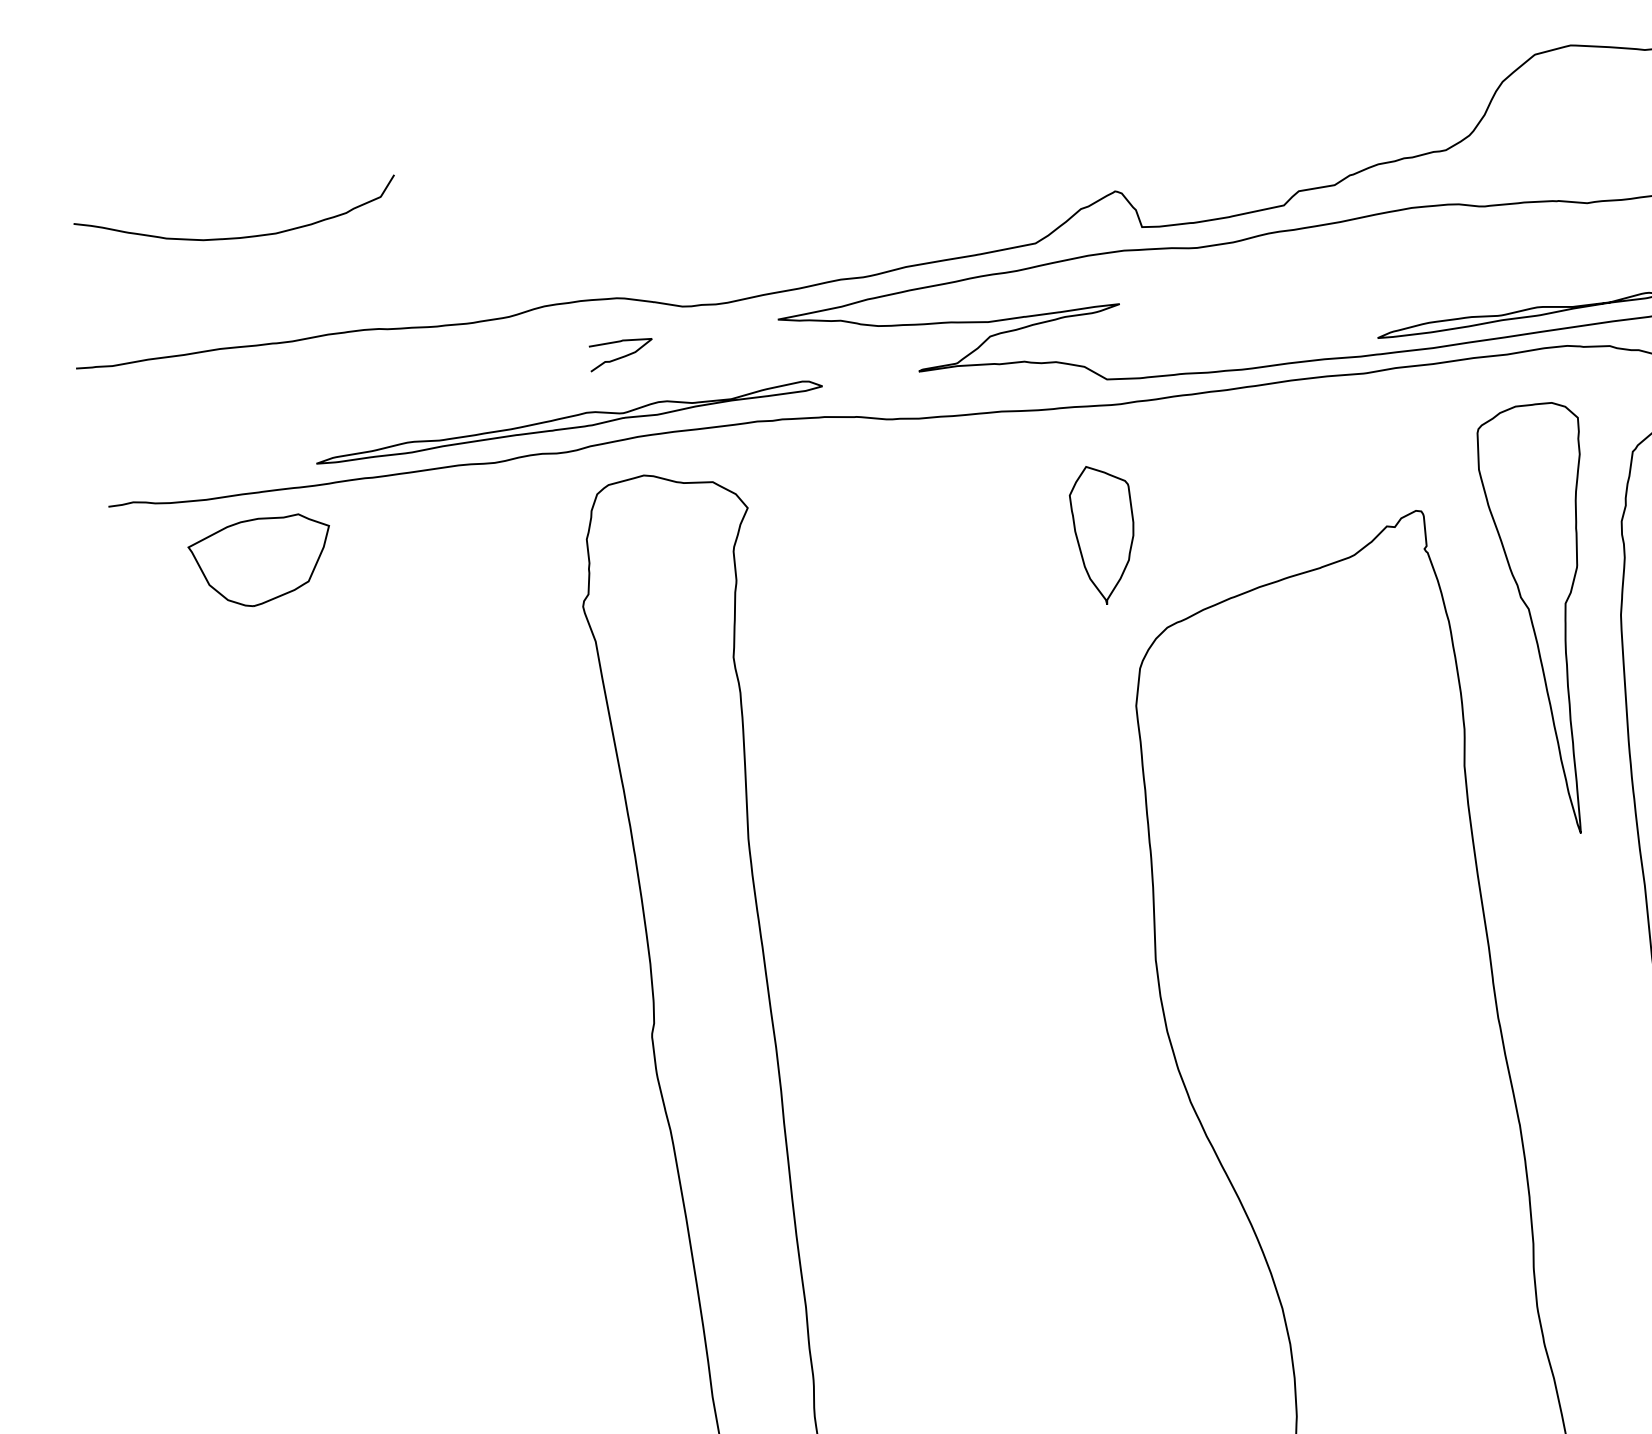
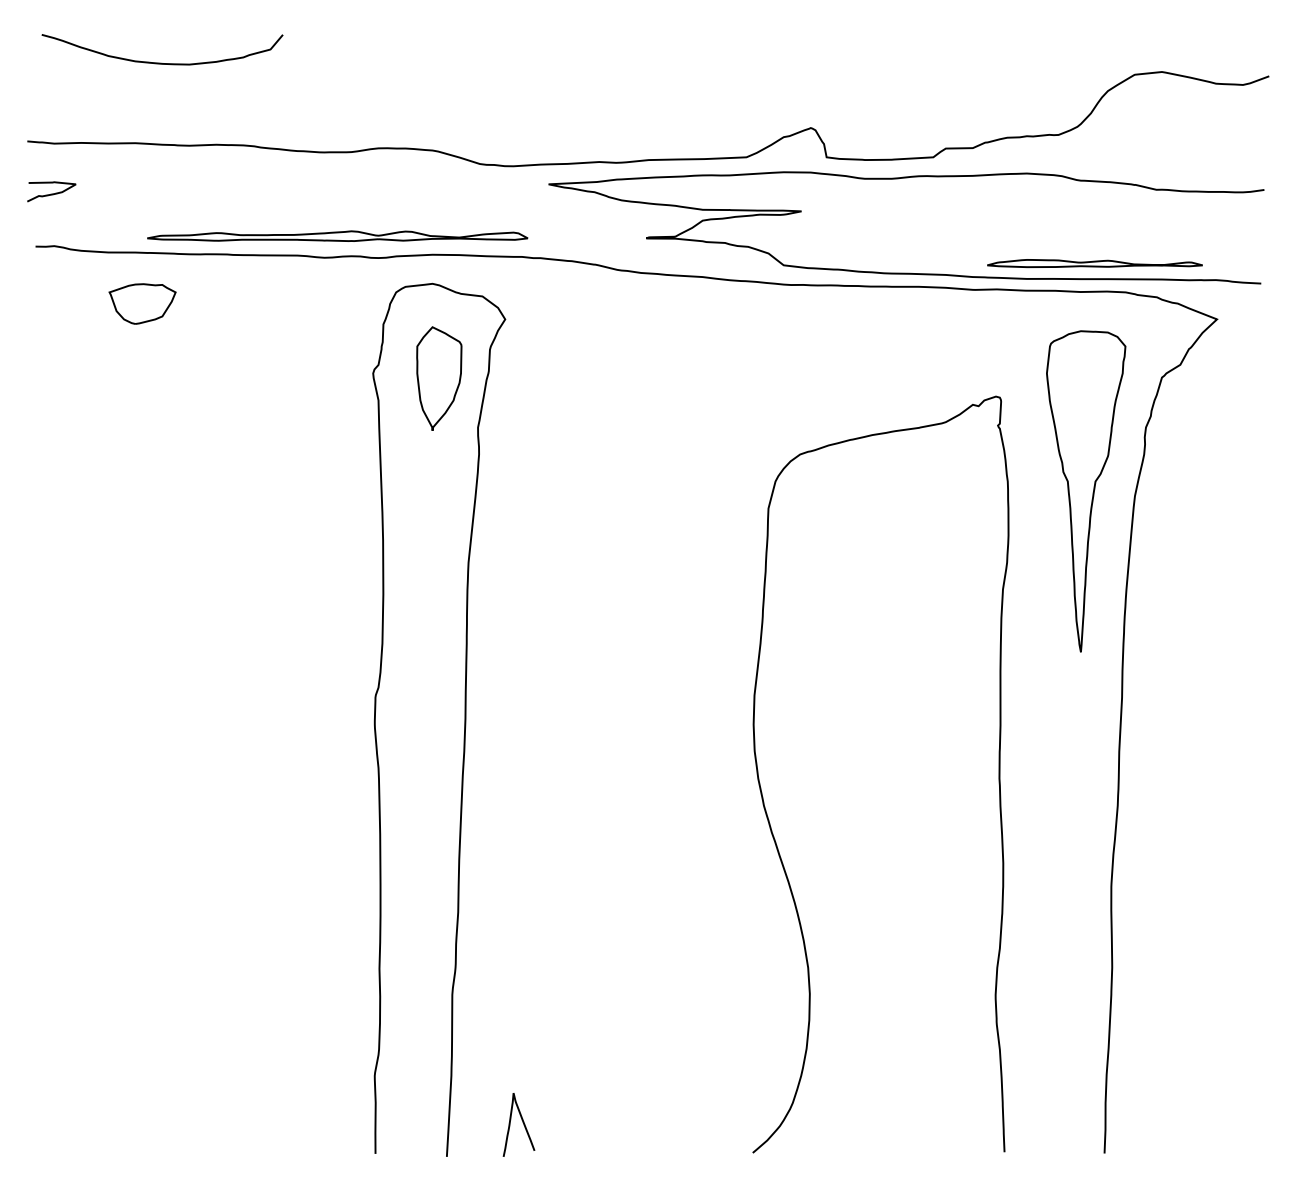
curve: (621, 356) -> (51, 193), moved
part: (568, 421) -> (337, 235), moved
part: (1105, 533) -> (439, 378), moved
part: (262, 560) -> (142, 303), size x0.62

